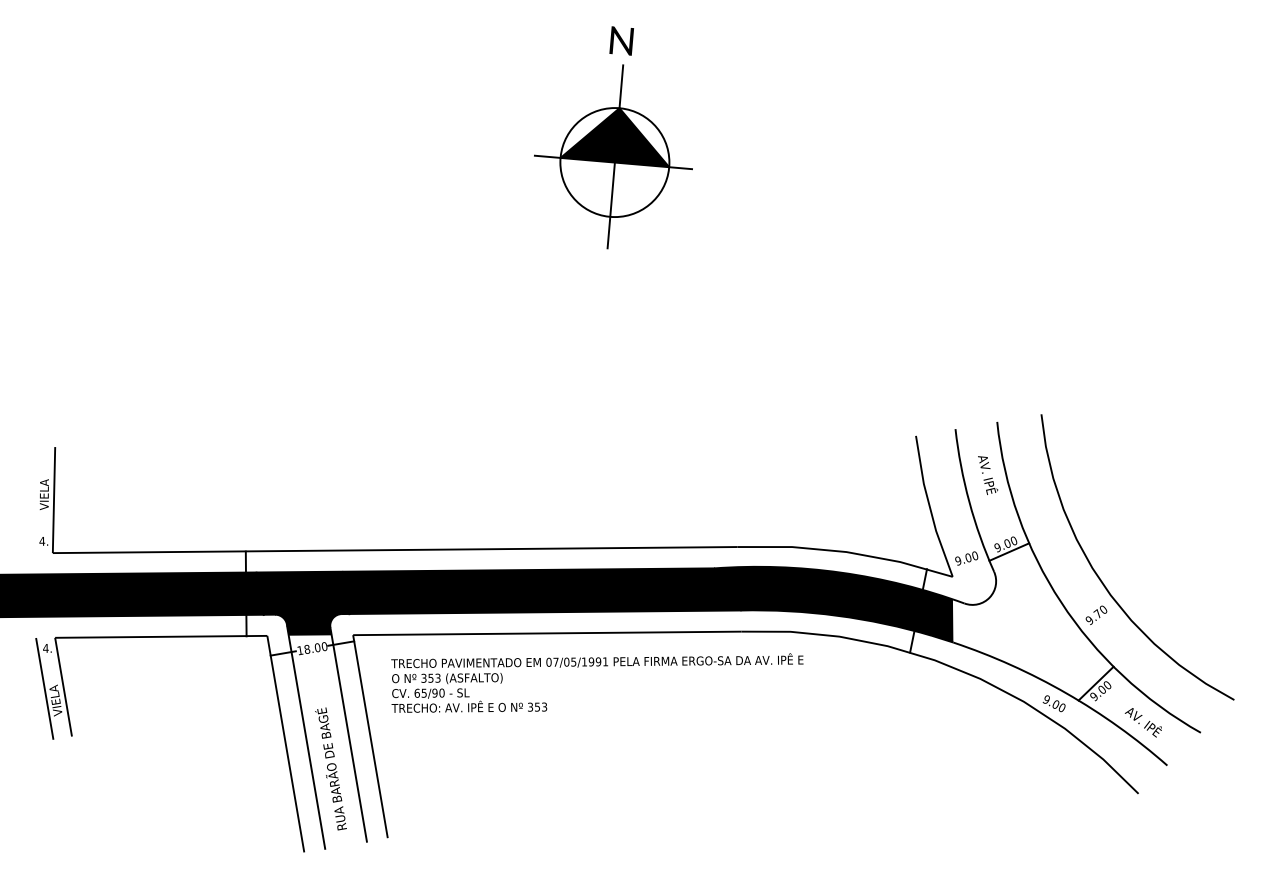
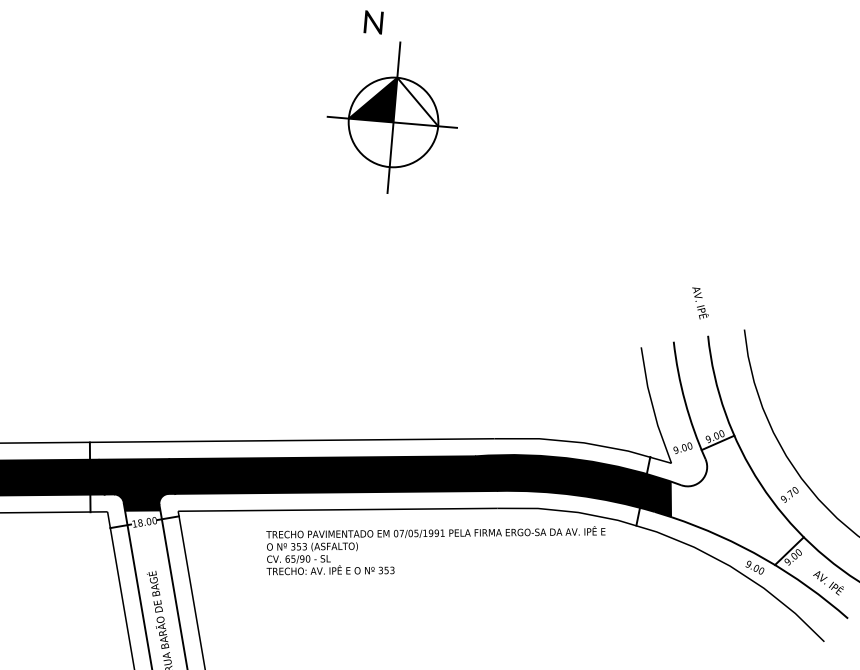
text: (621, 40) -> (373, 22), moved
fill: (641, 137) -> (415, 101), removed
text: (988, 475) -> (700, 303), moved
text: (597, 682) -> (435, 550), moved

